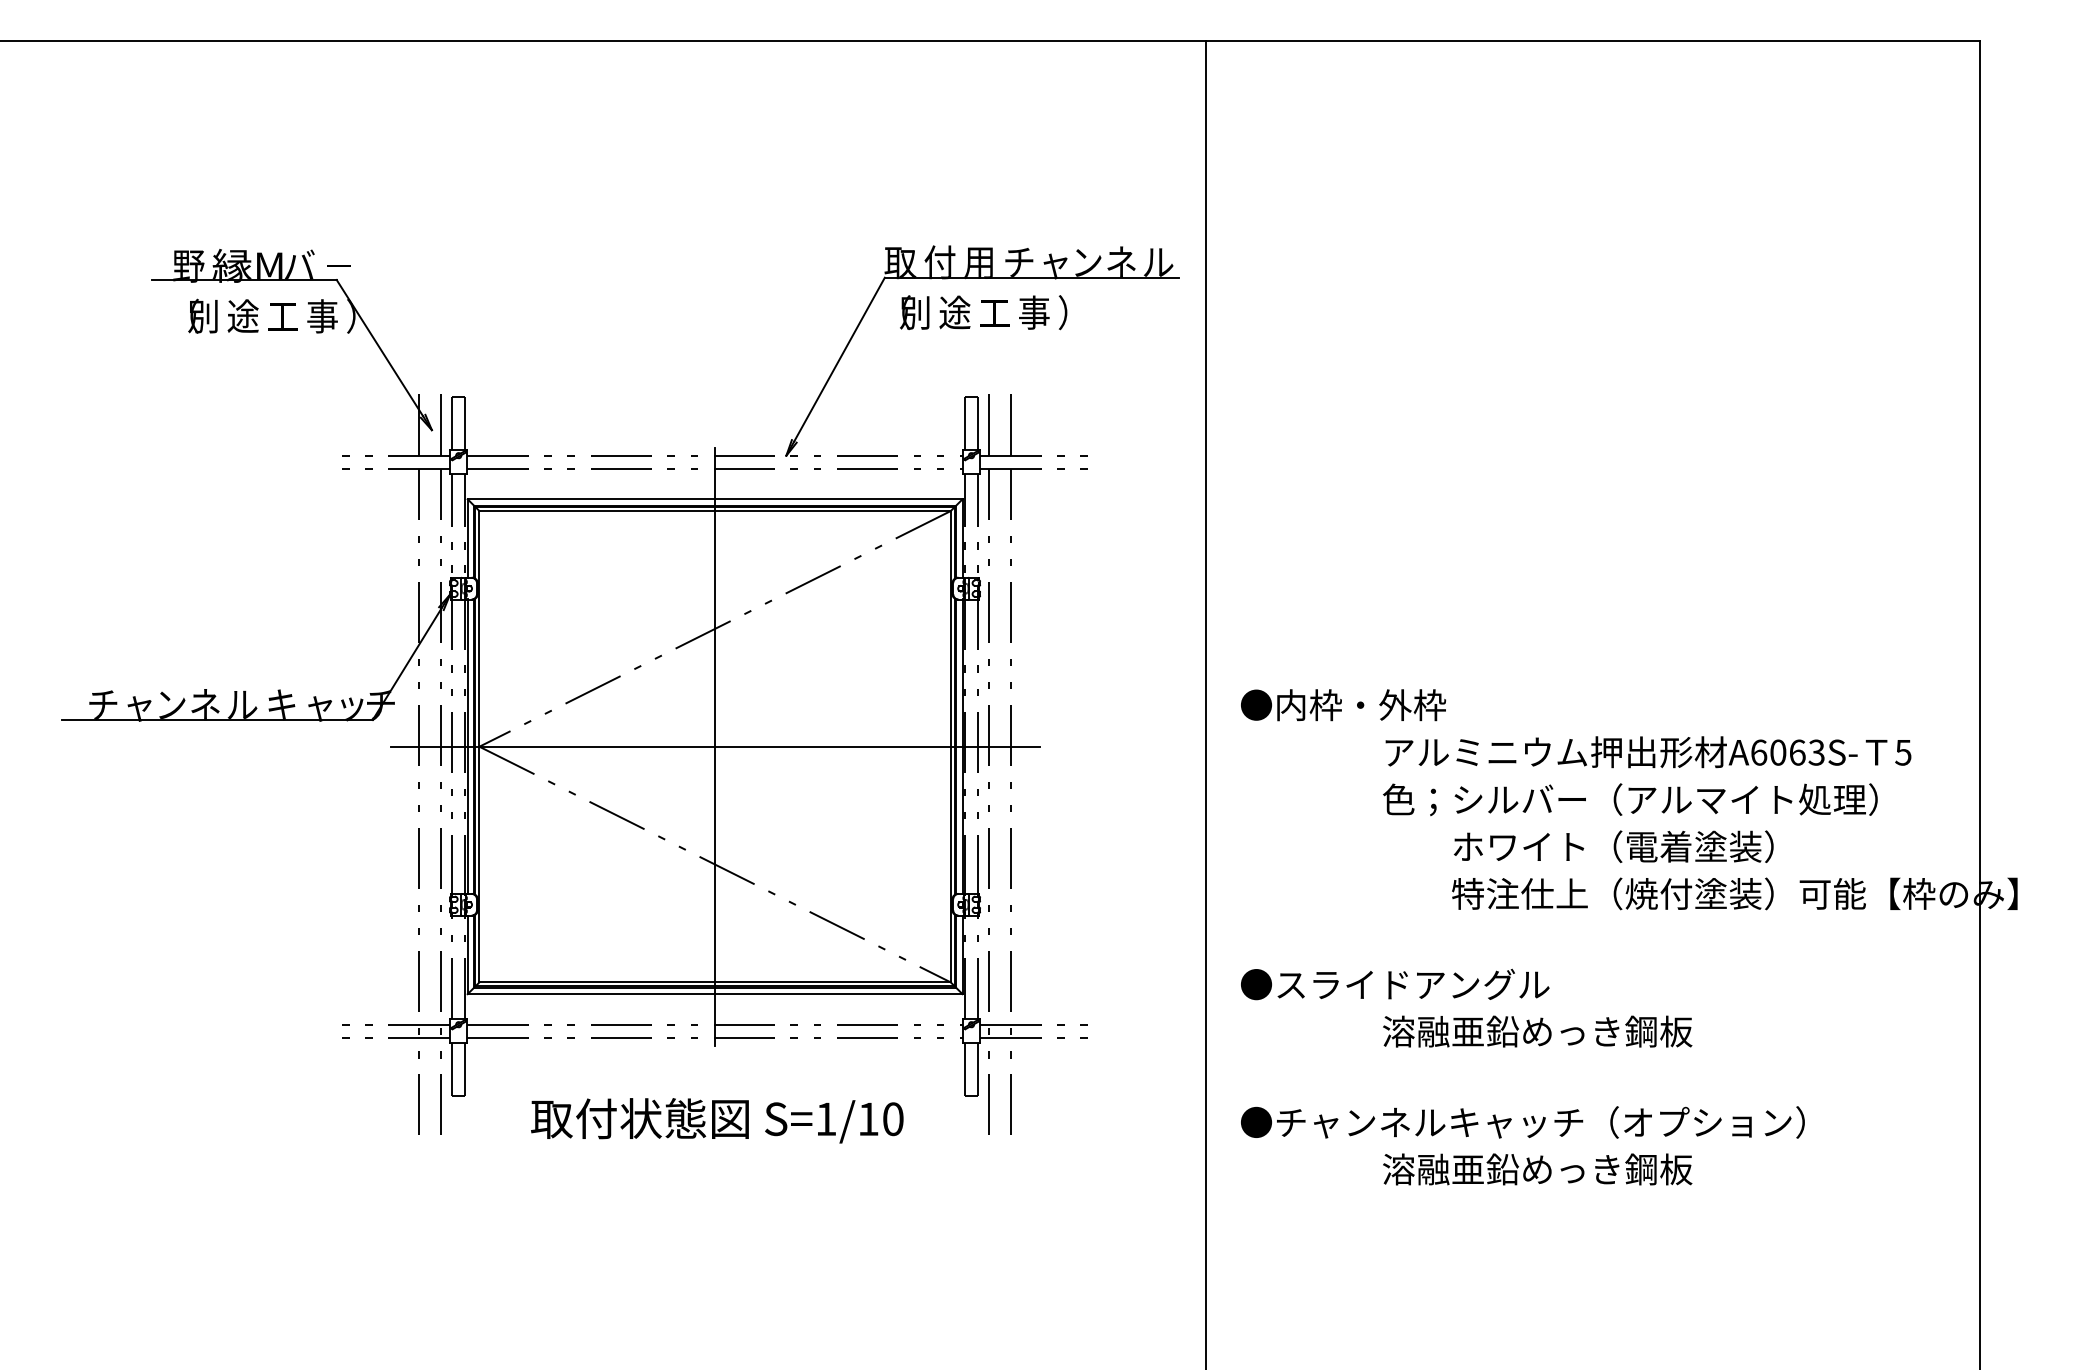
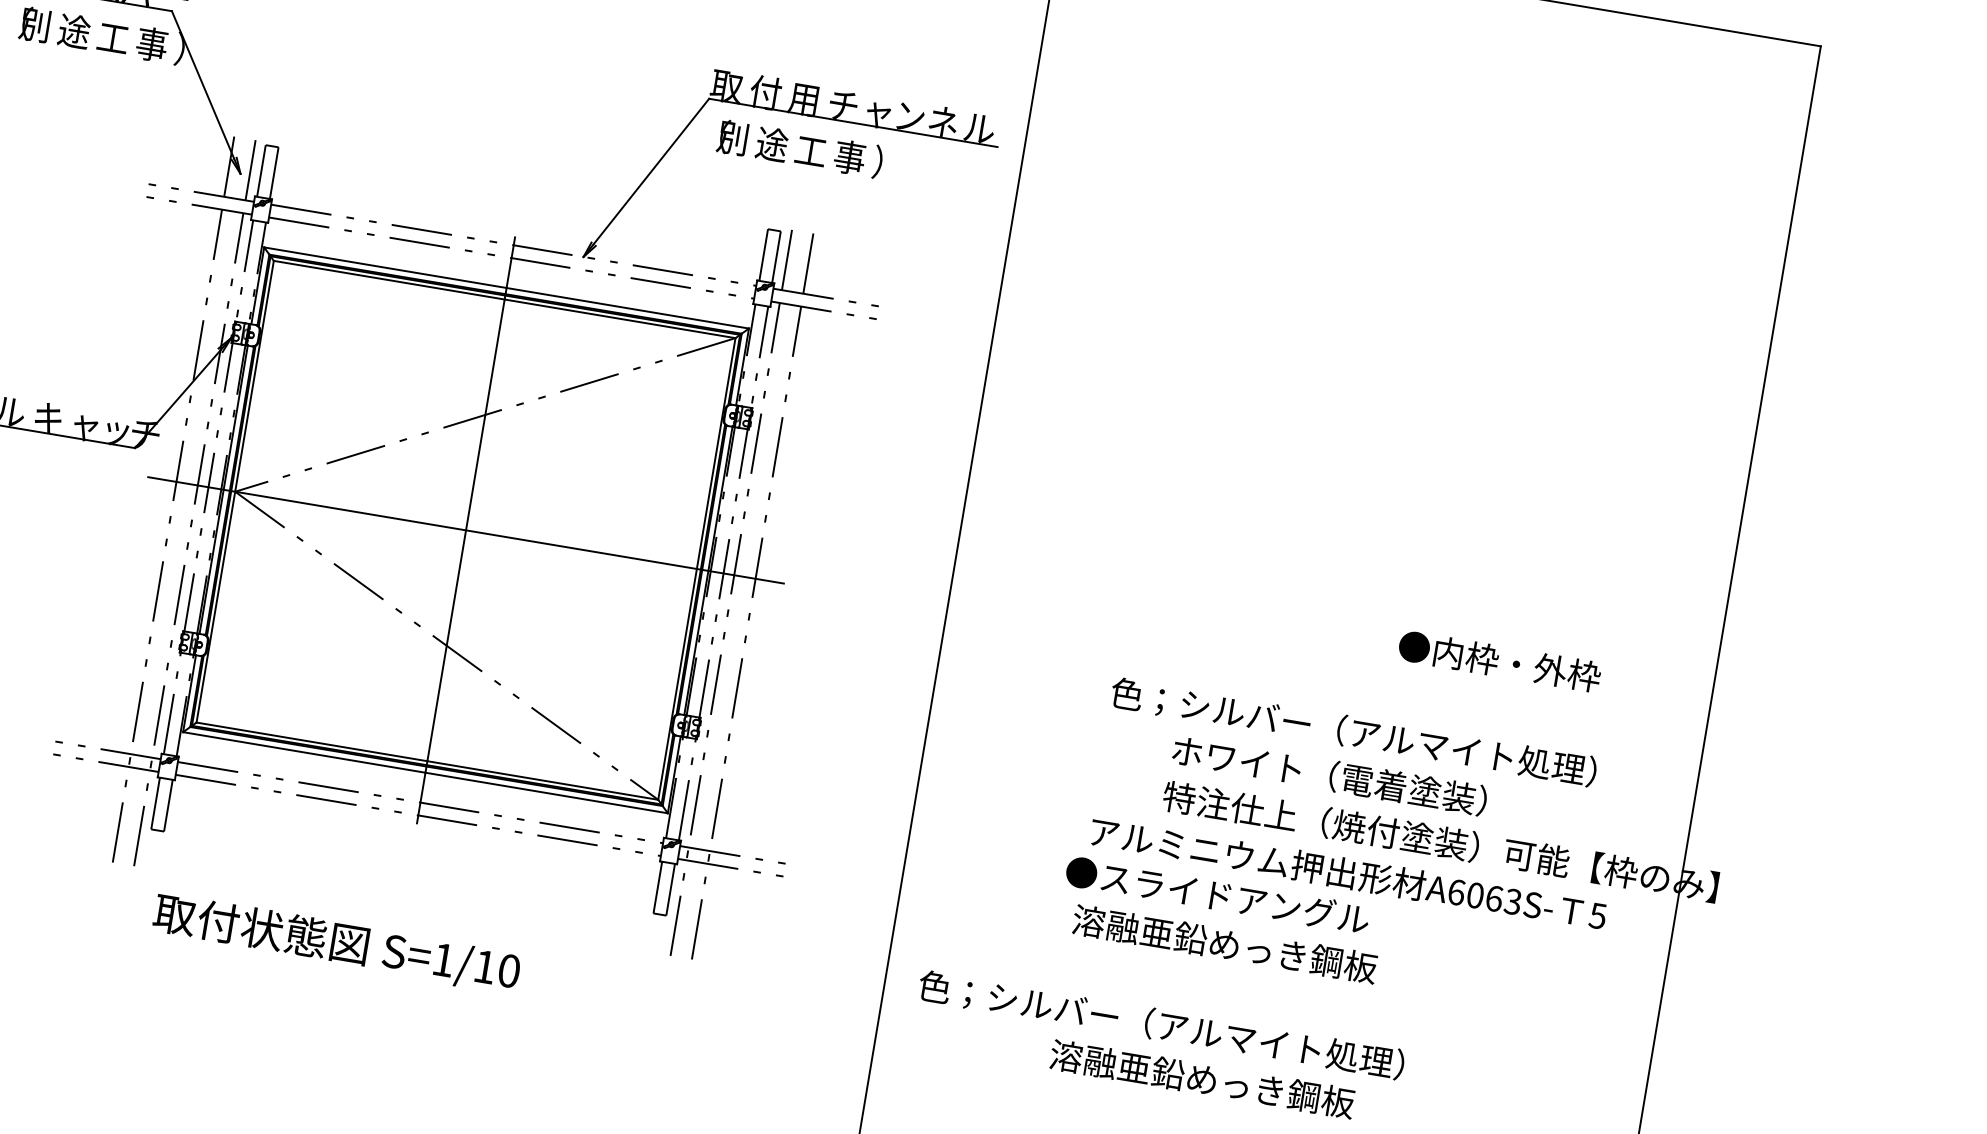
text: (1343, 705) -> (1499, 661), moved
text: (1648, 752) -> (1348, 874), moved
text: (1395, 984) -> (1217, 895), moved
text: (717, 1120) -> (336, 943), moved
text: (1522, 1122) -> (1195, 1030), ●チャンネルキャッチ（オプション） -> 色；シルバー（アルマイト処理）

